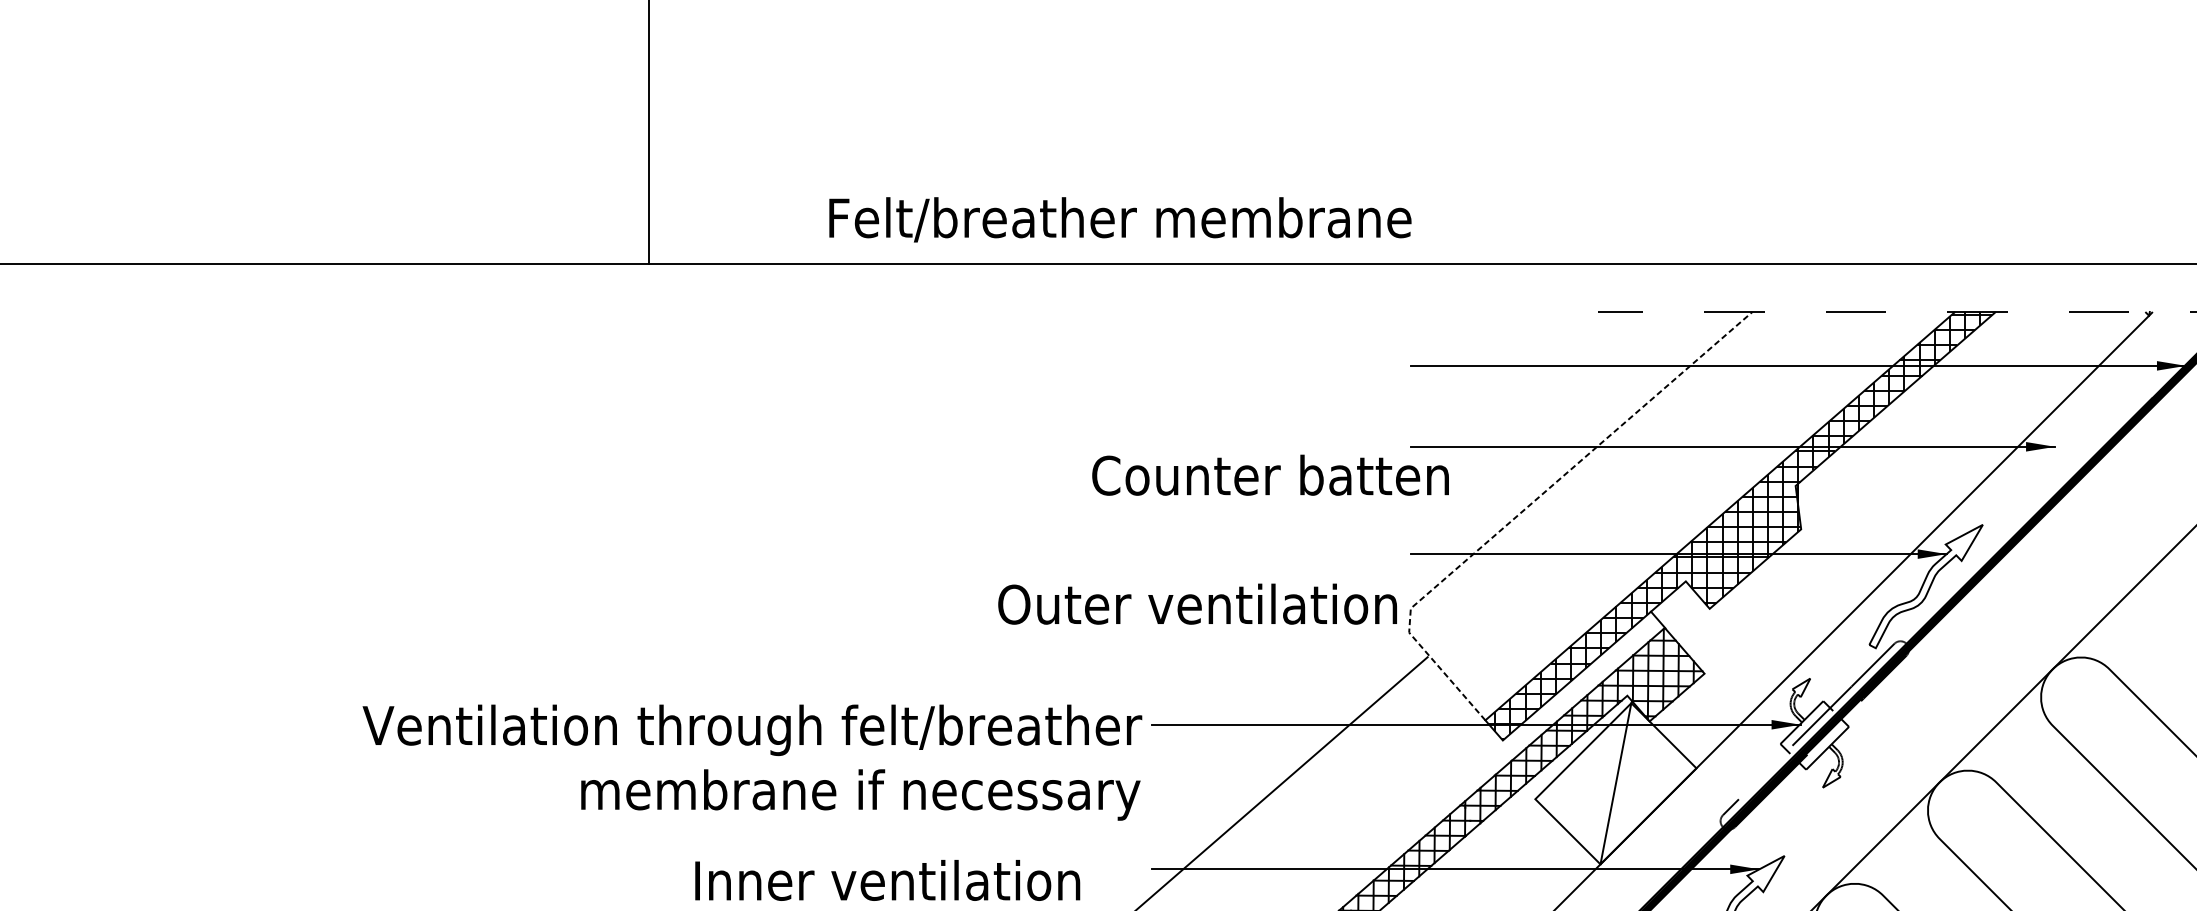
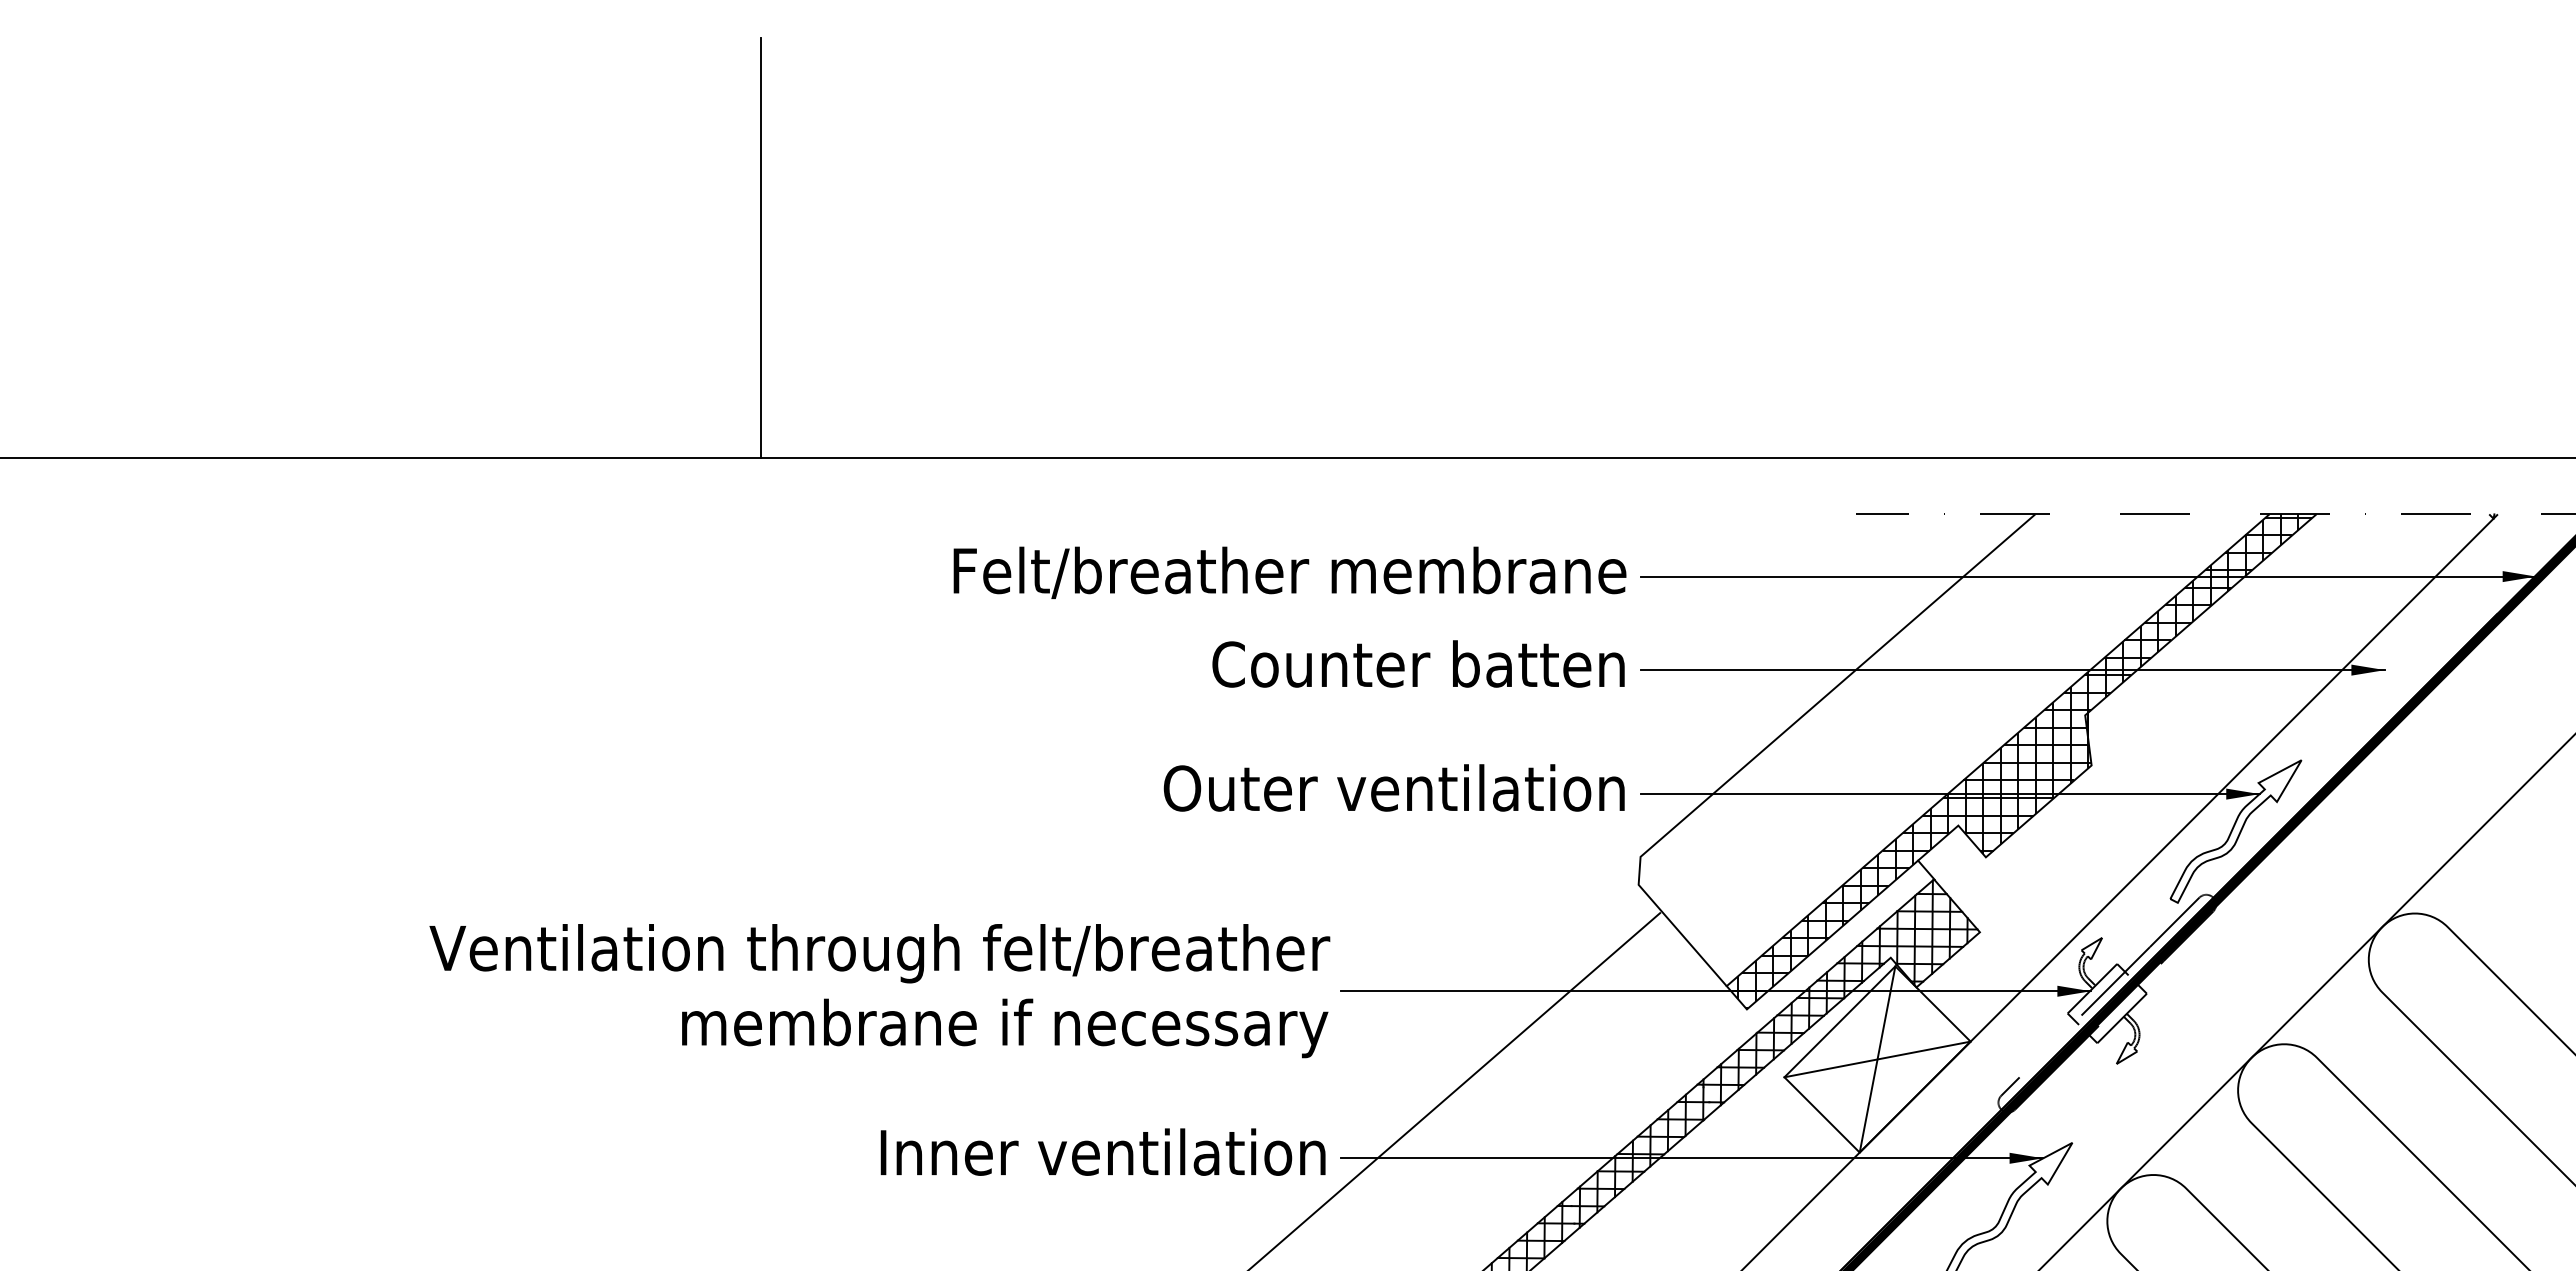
text: (1119, 219) -> (1289, 572), moved
text: (1270, 474) -> (1418, 663), moved
line: (1527, 506) -> (1775, 739), dashed -> solid
text: (1196, 603) -> (1393, 787), moved
text: (752, 763) -> (879, 991), moved
line: (1615, 783) -> (1877, 1059), added
text: (887, 879) -> (1102, 1151), moved

